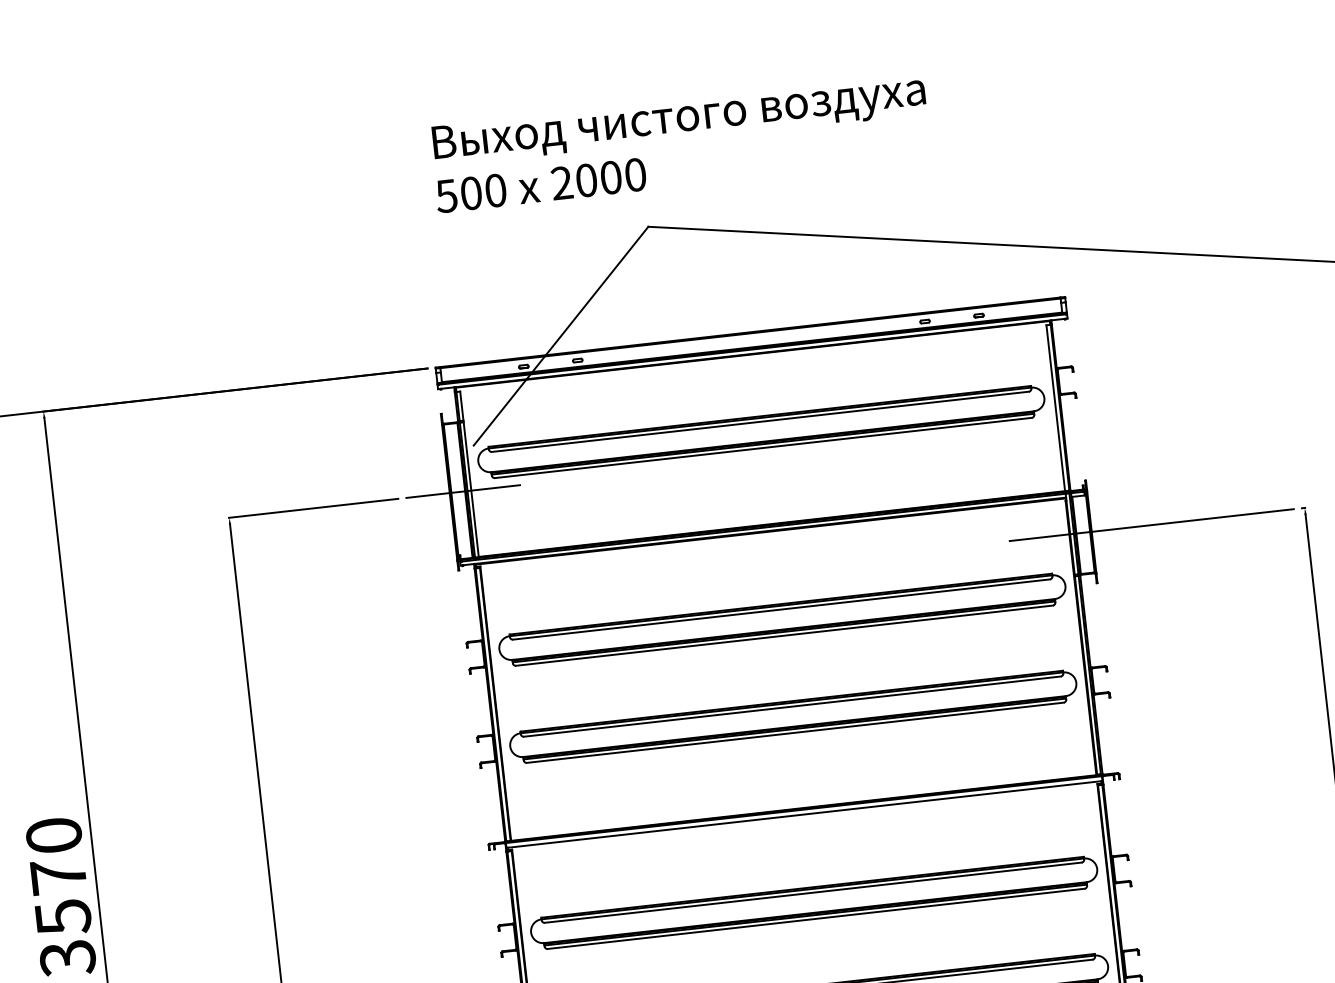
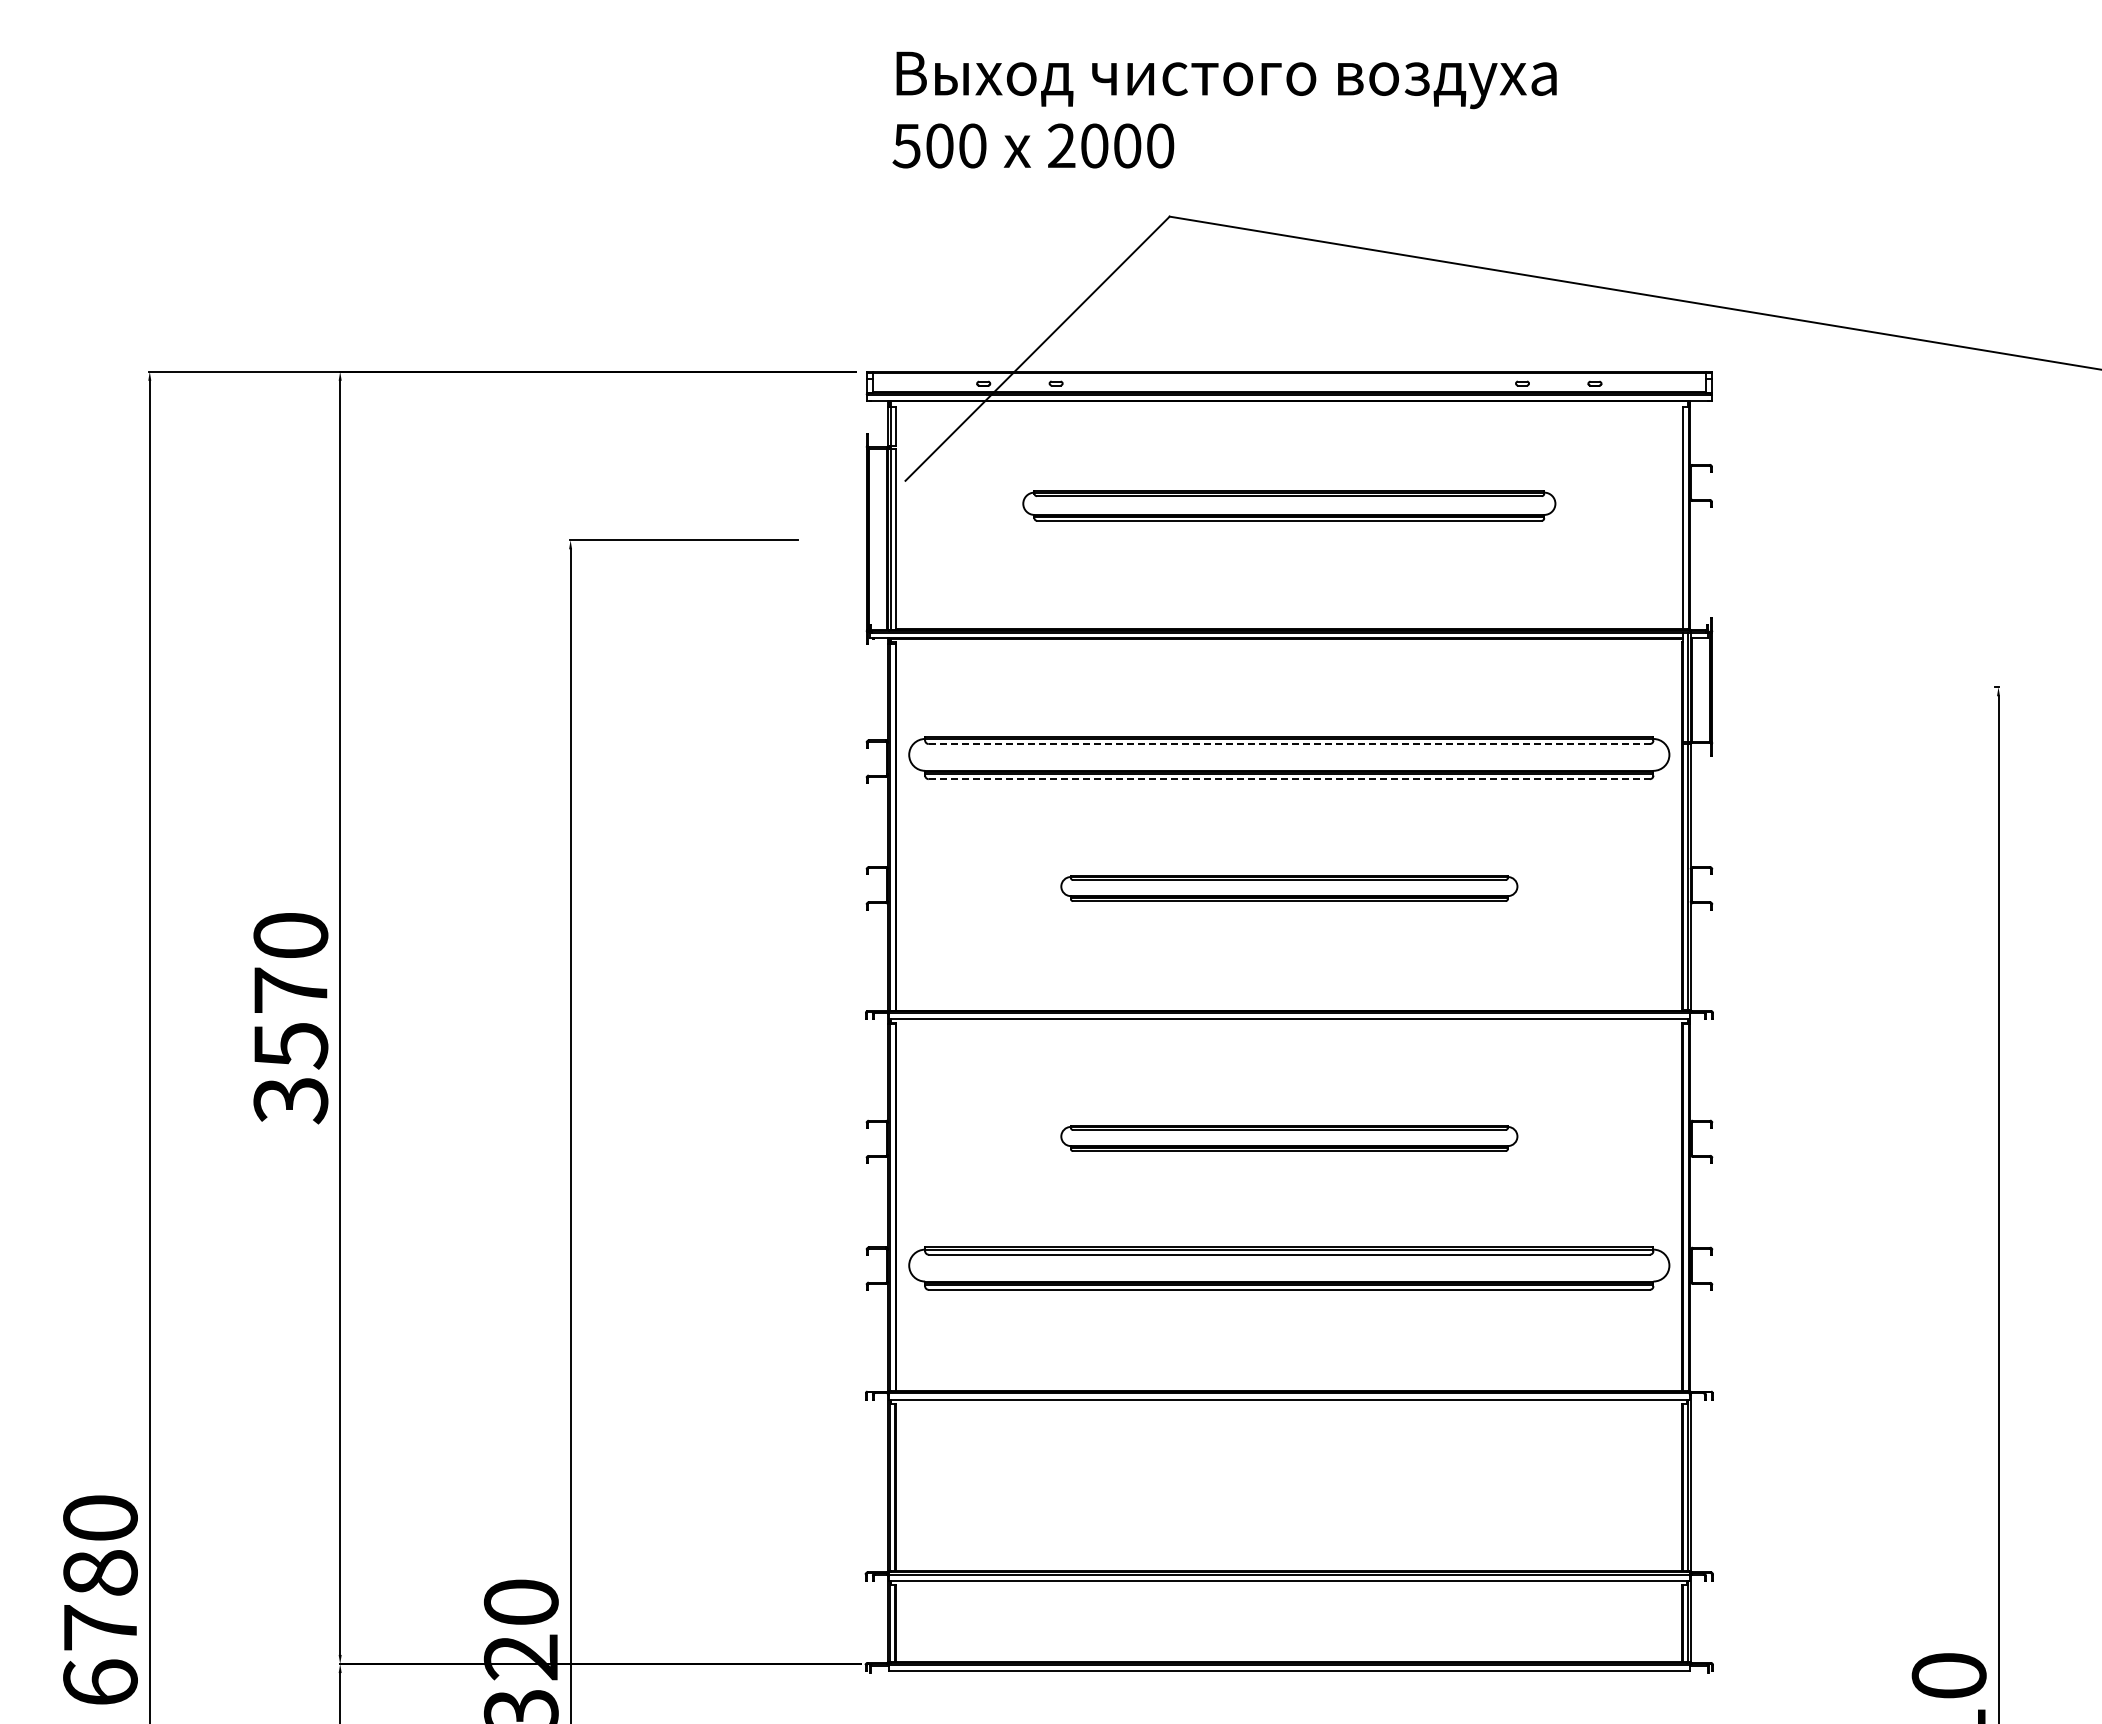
part: (761, 431) -> (1289, 505), size x0.7
line: (463, 491) -> (884, 540), removed
line: (1151, 525) -> (1792, 687), removed
line: (781, 609) -> (1289, 744), solid -> dashed
line: (784, 635) -> (1289, 779), solid -> dashed
part: (793, 717) -> (1289, 888), size x0.6
part: (814, 903) -> (1289, 1138), size x0.6

